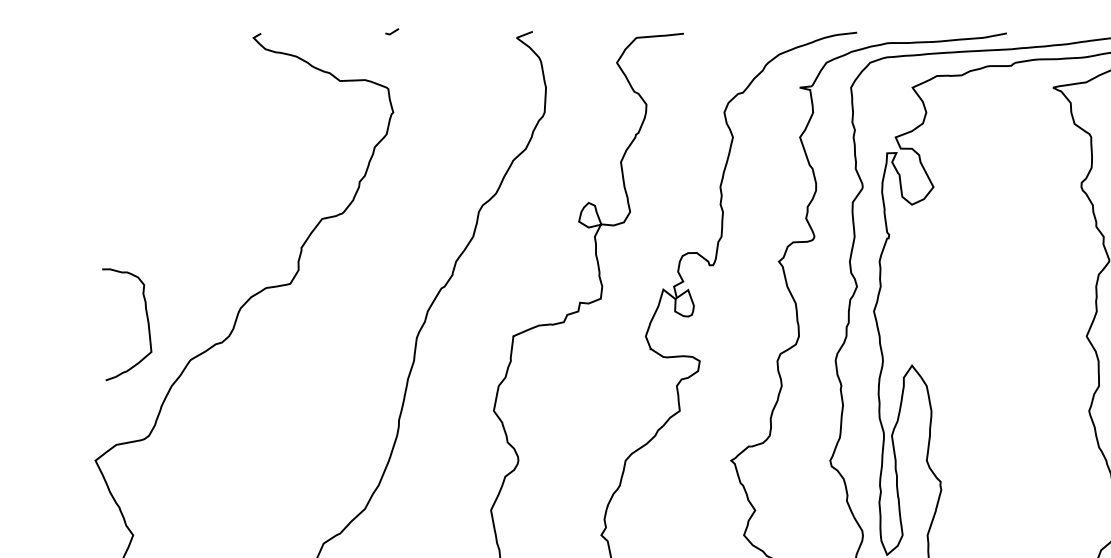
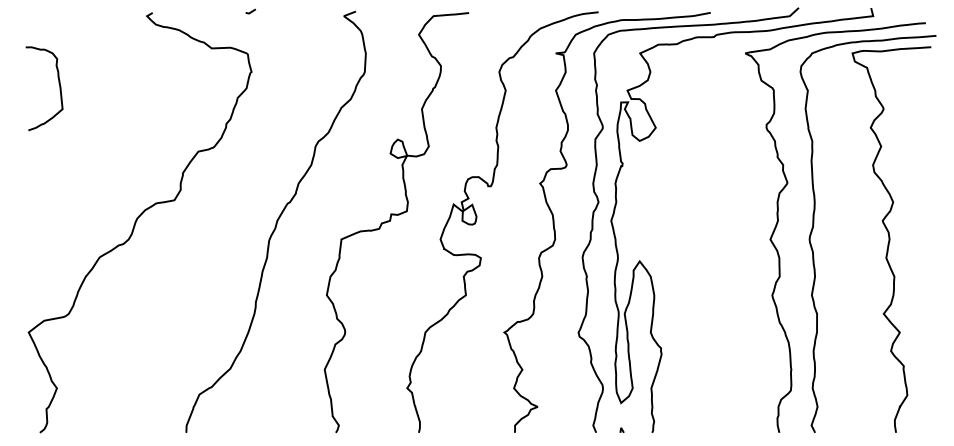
curve: (145, 317) -> (58, 83), moved

